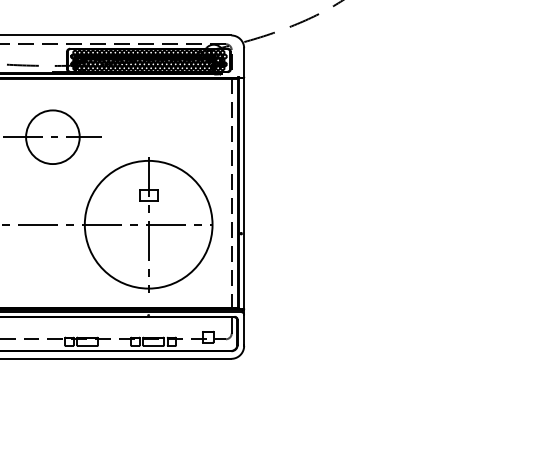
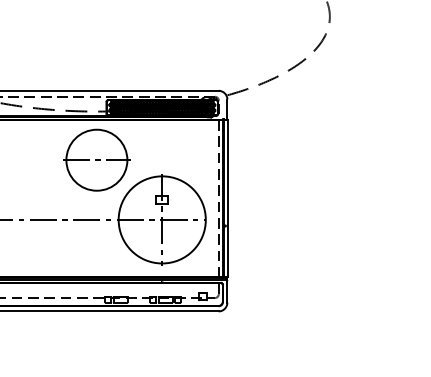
circle: (52, 136) -> (96, 159), size x1.67

